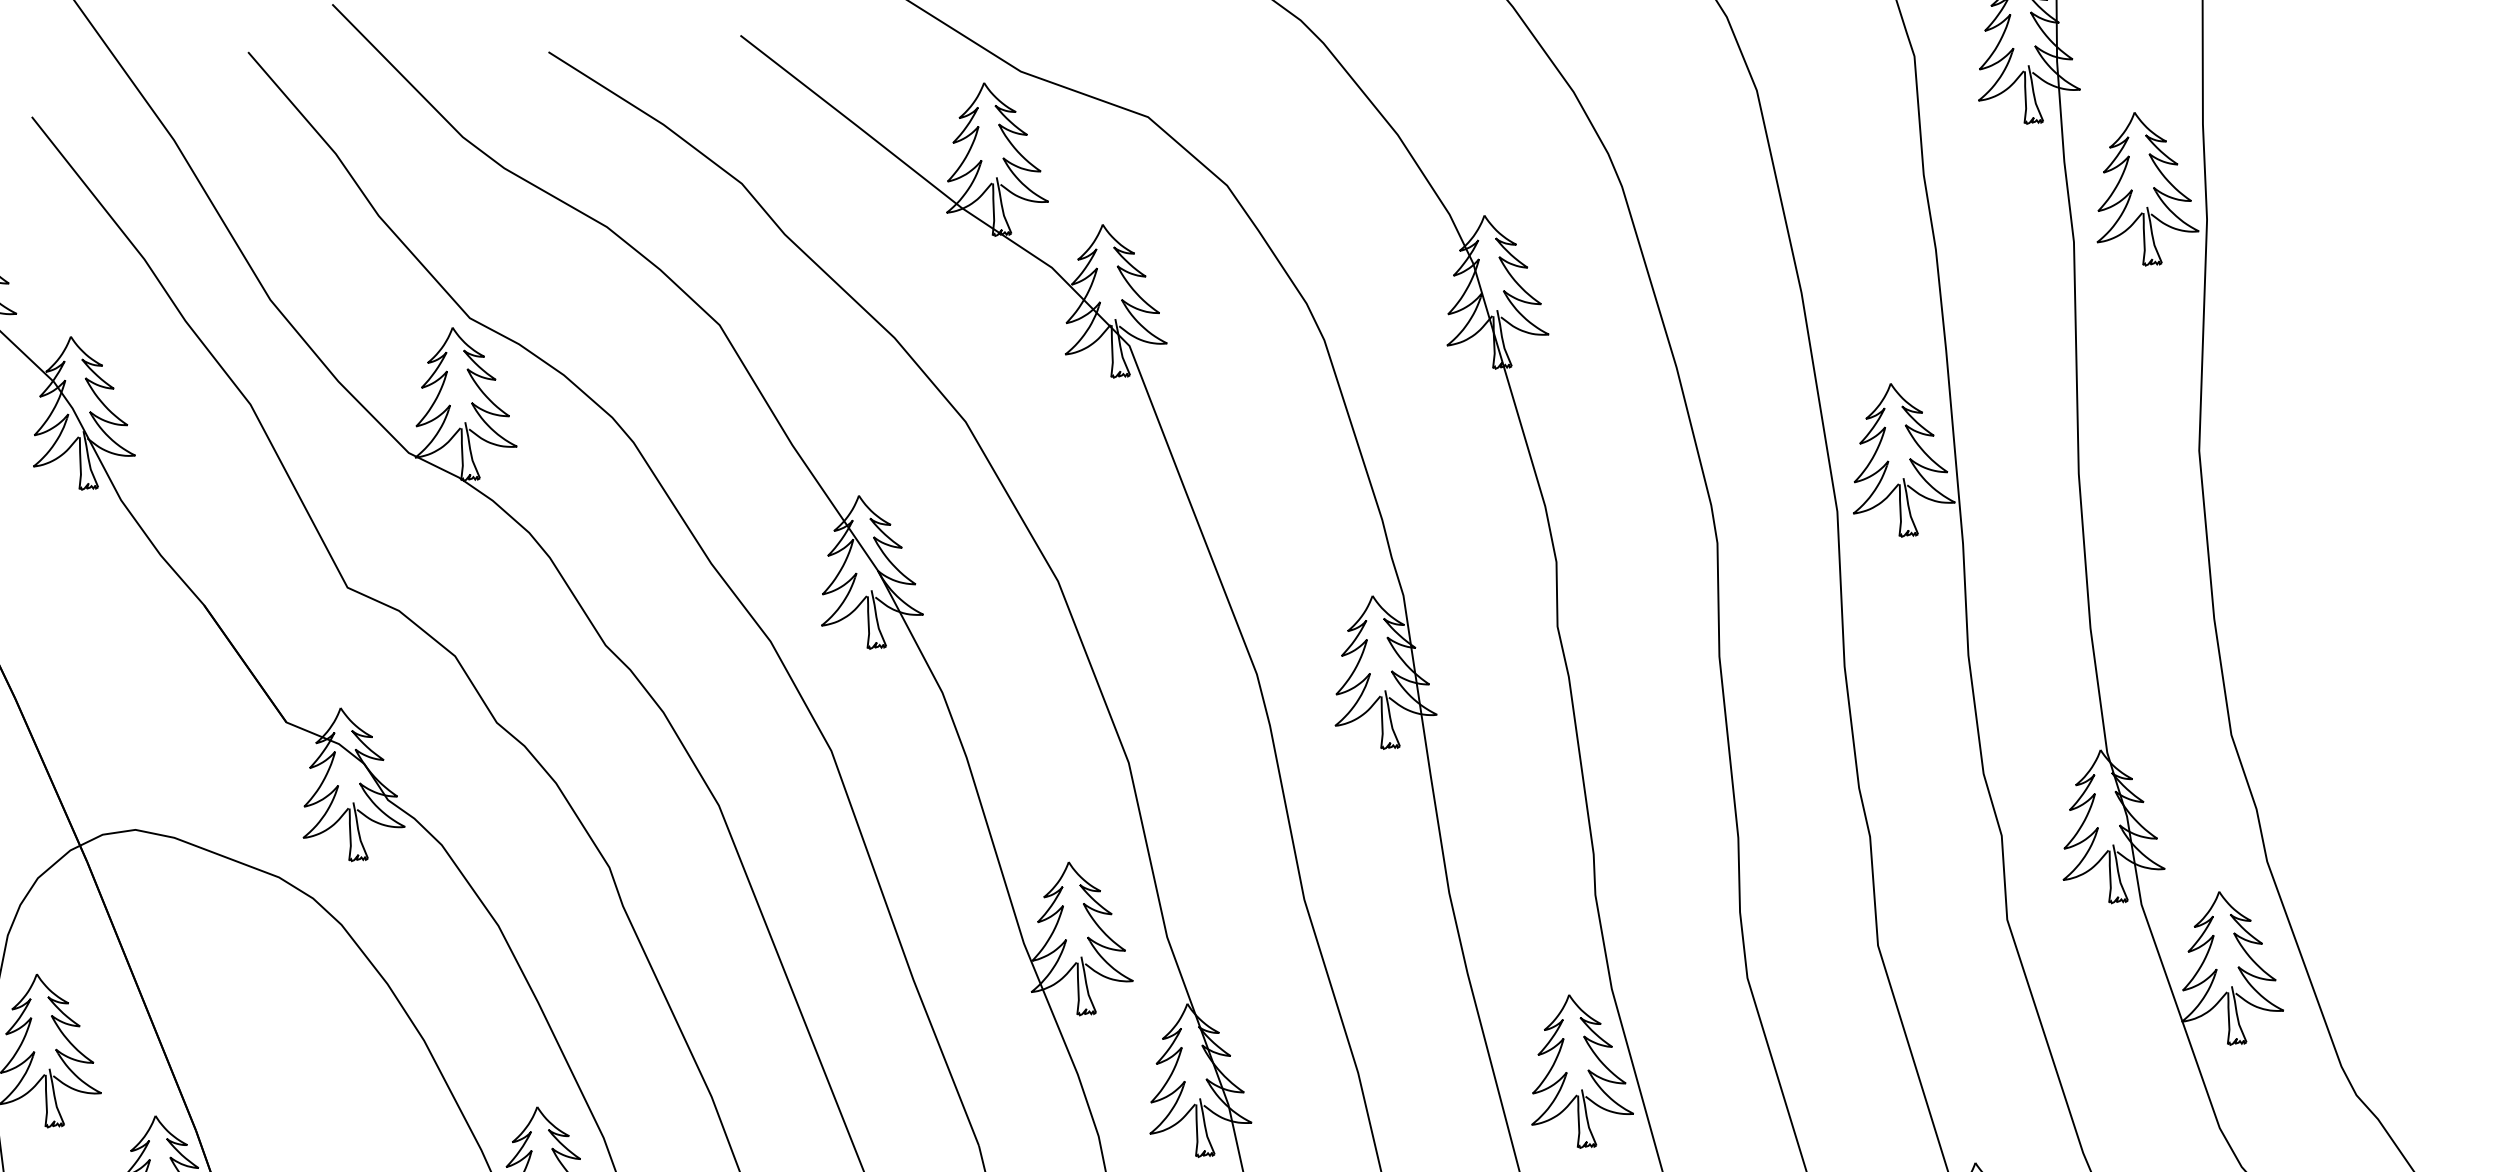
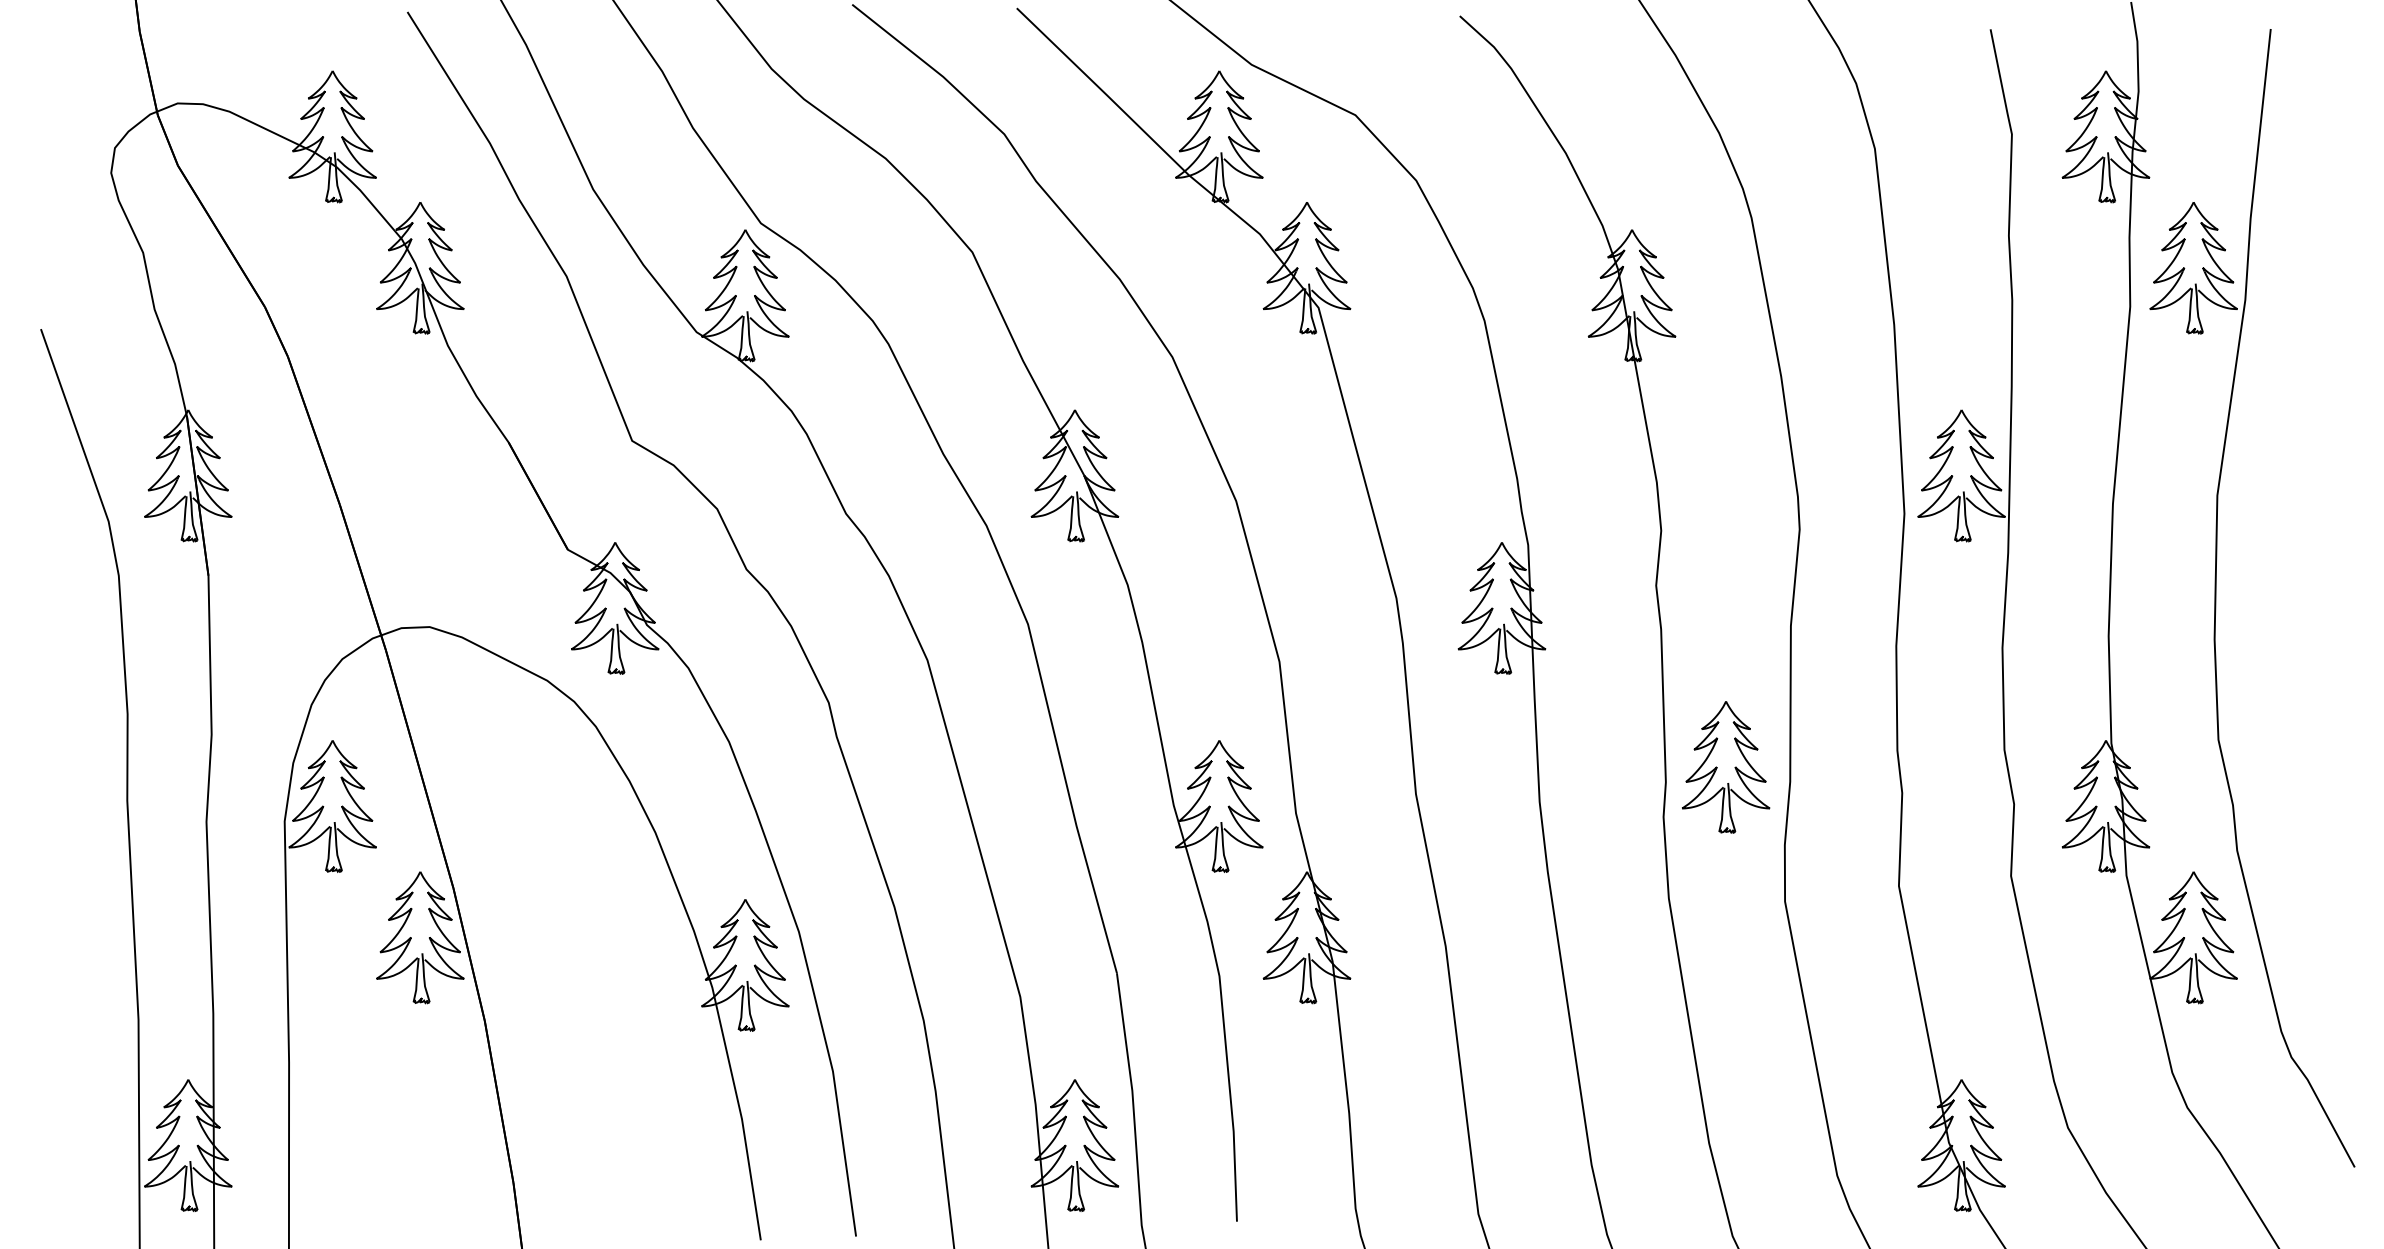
part: (1578, 1071) -> (1726, 767), moved

